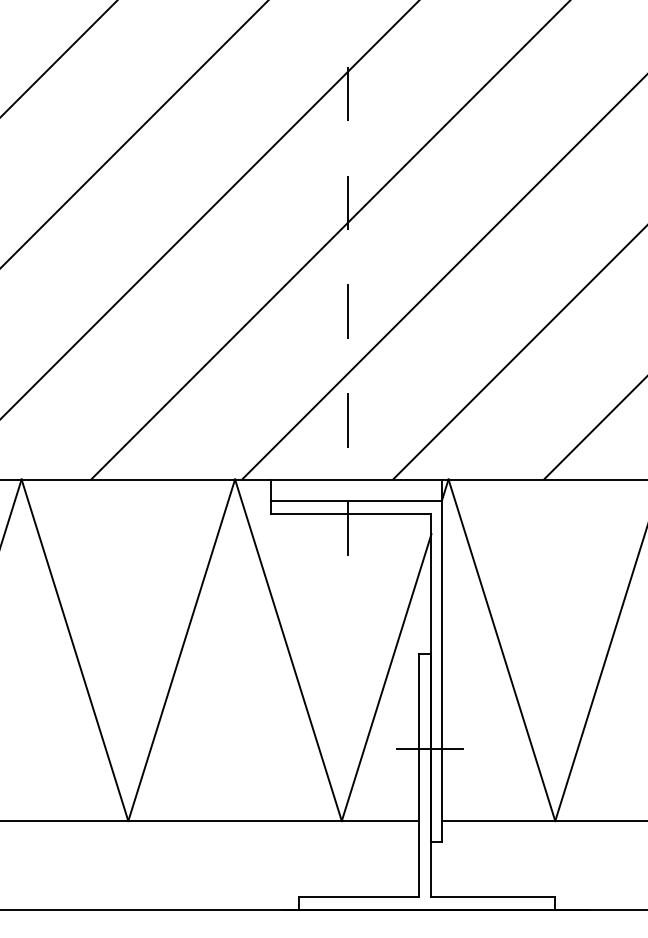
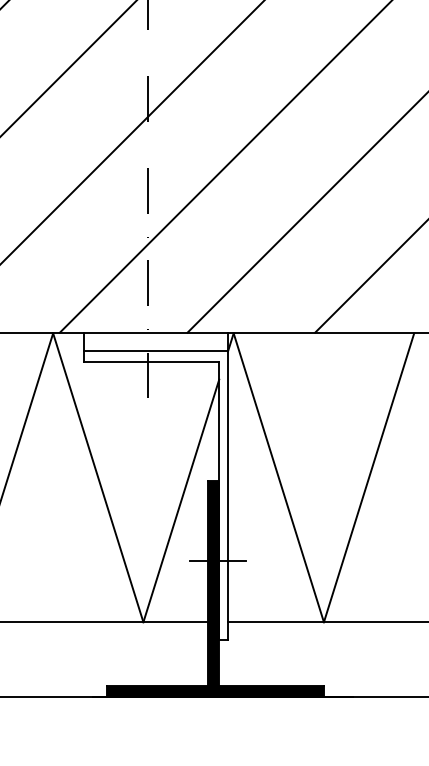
fill: (427, 781) -> (215, 588), added

